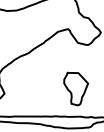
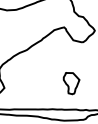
part: (75, 88) -> (71, 83), size x0.7

